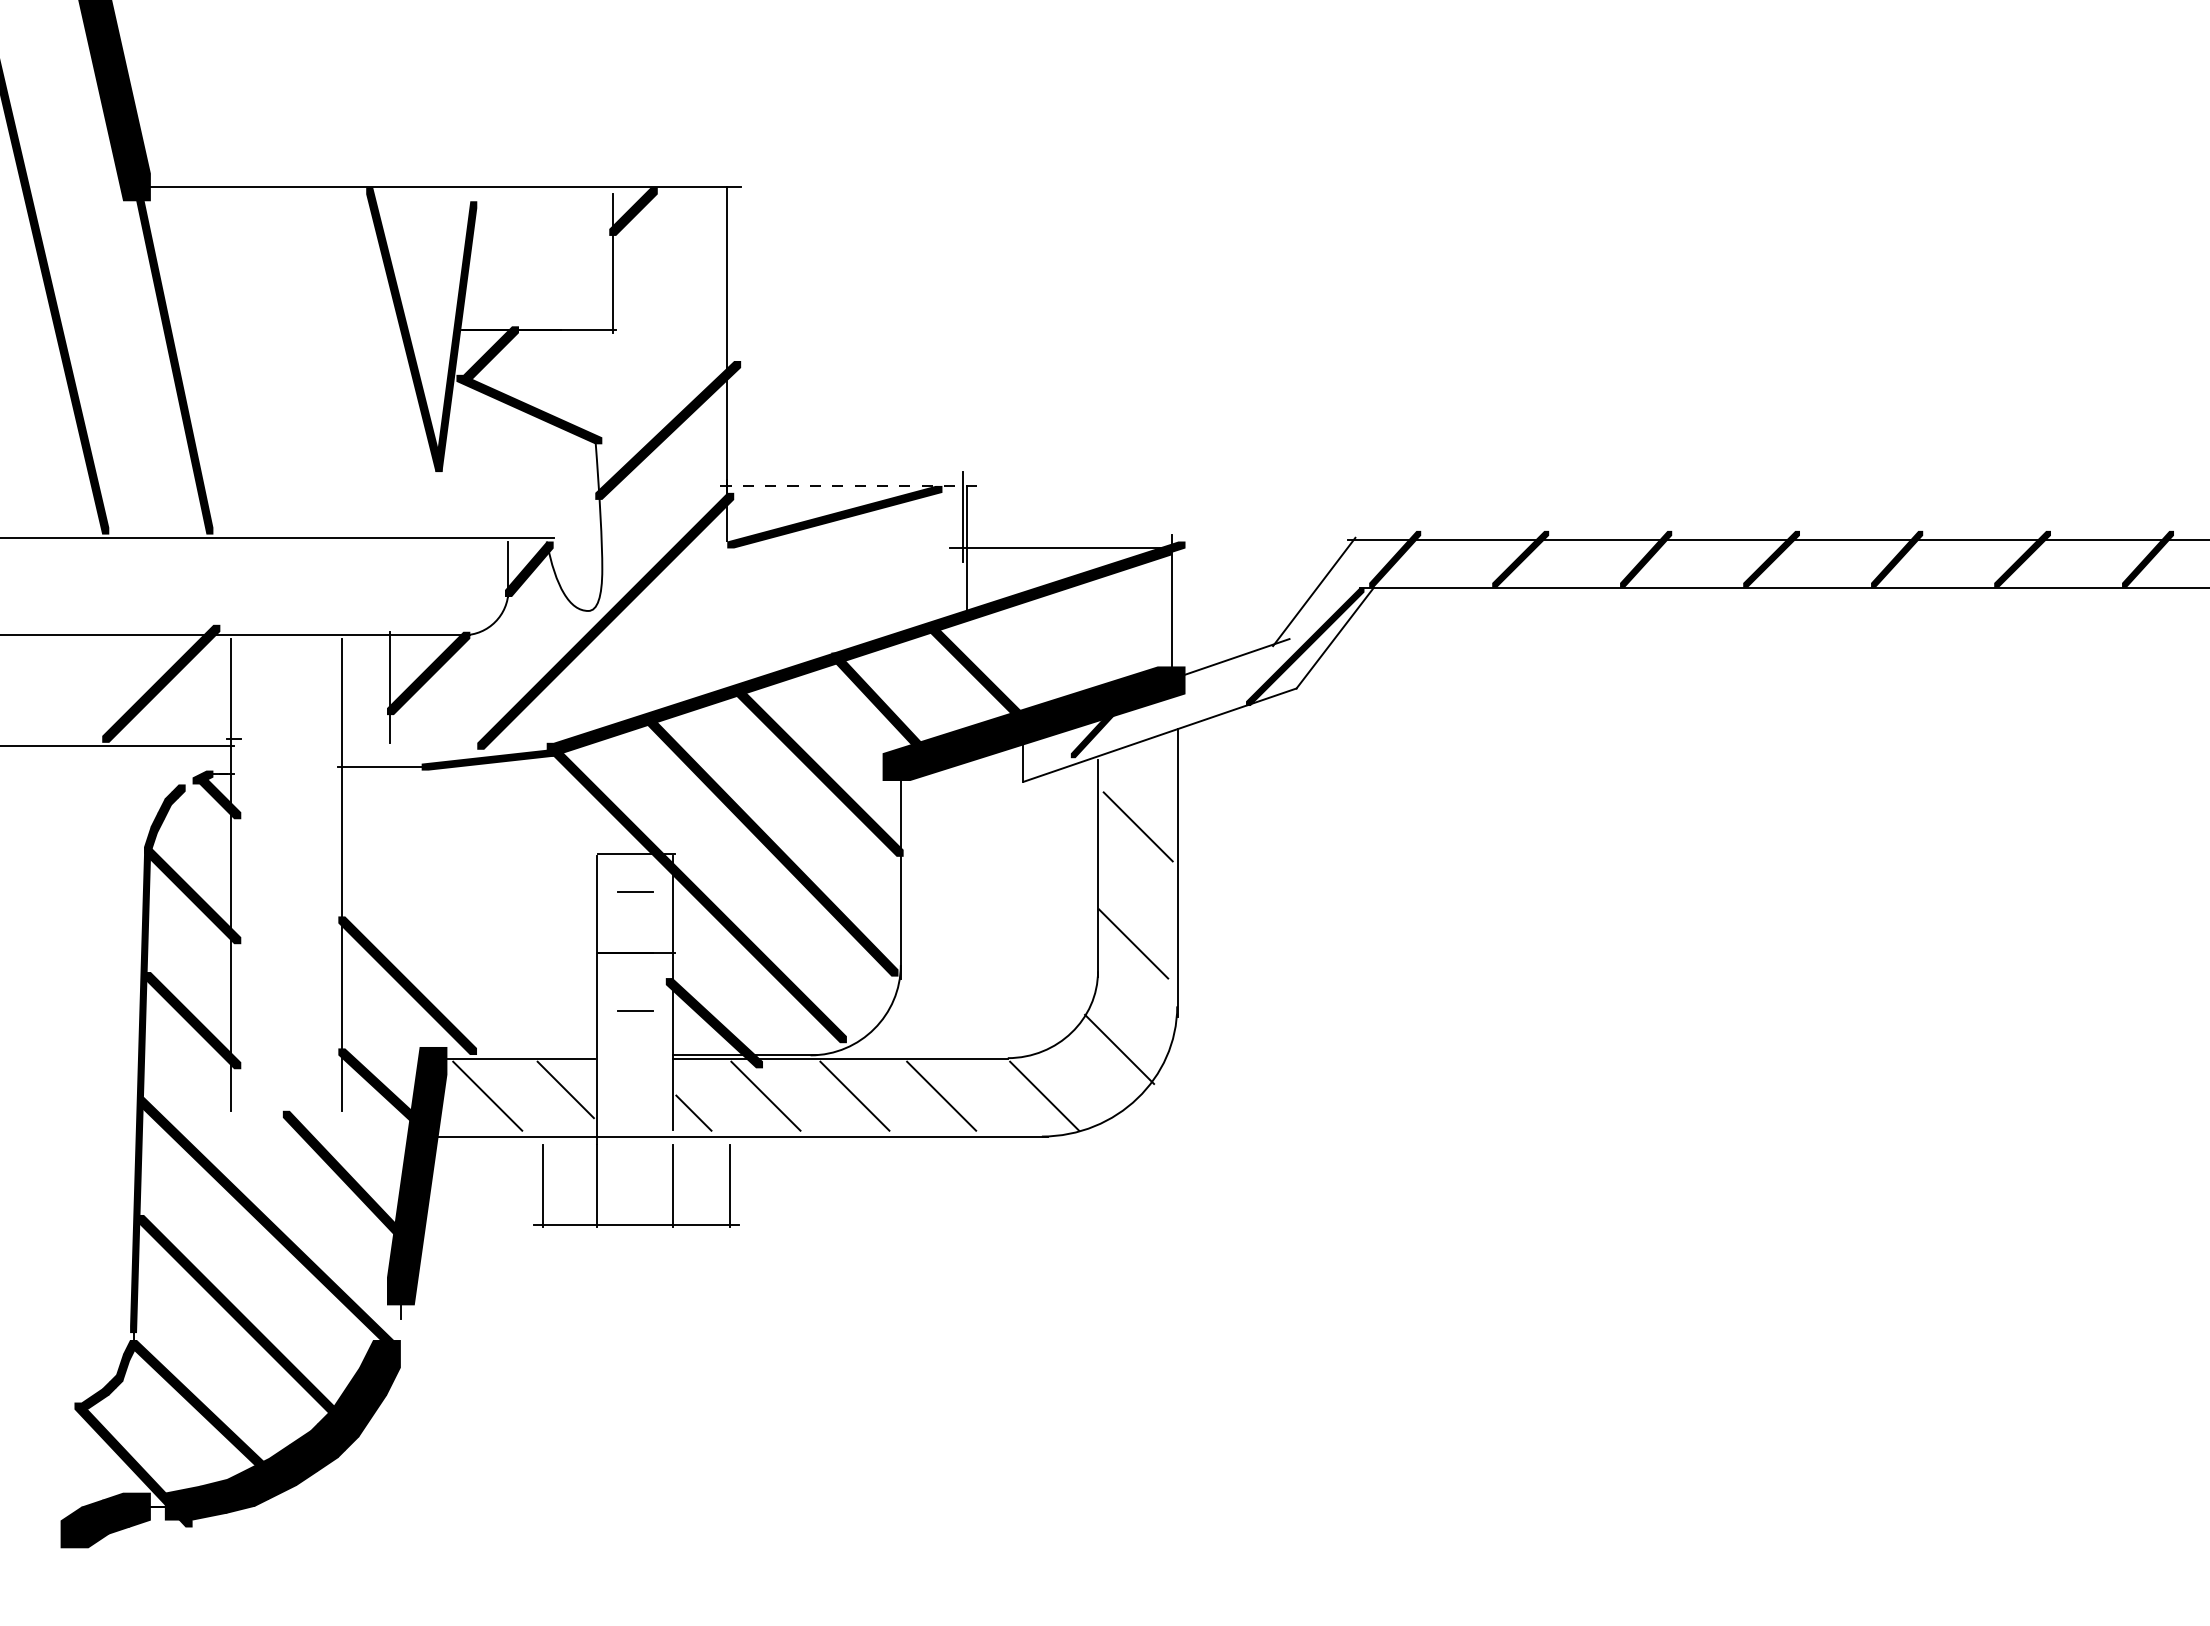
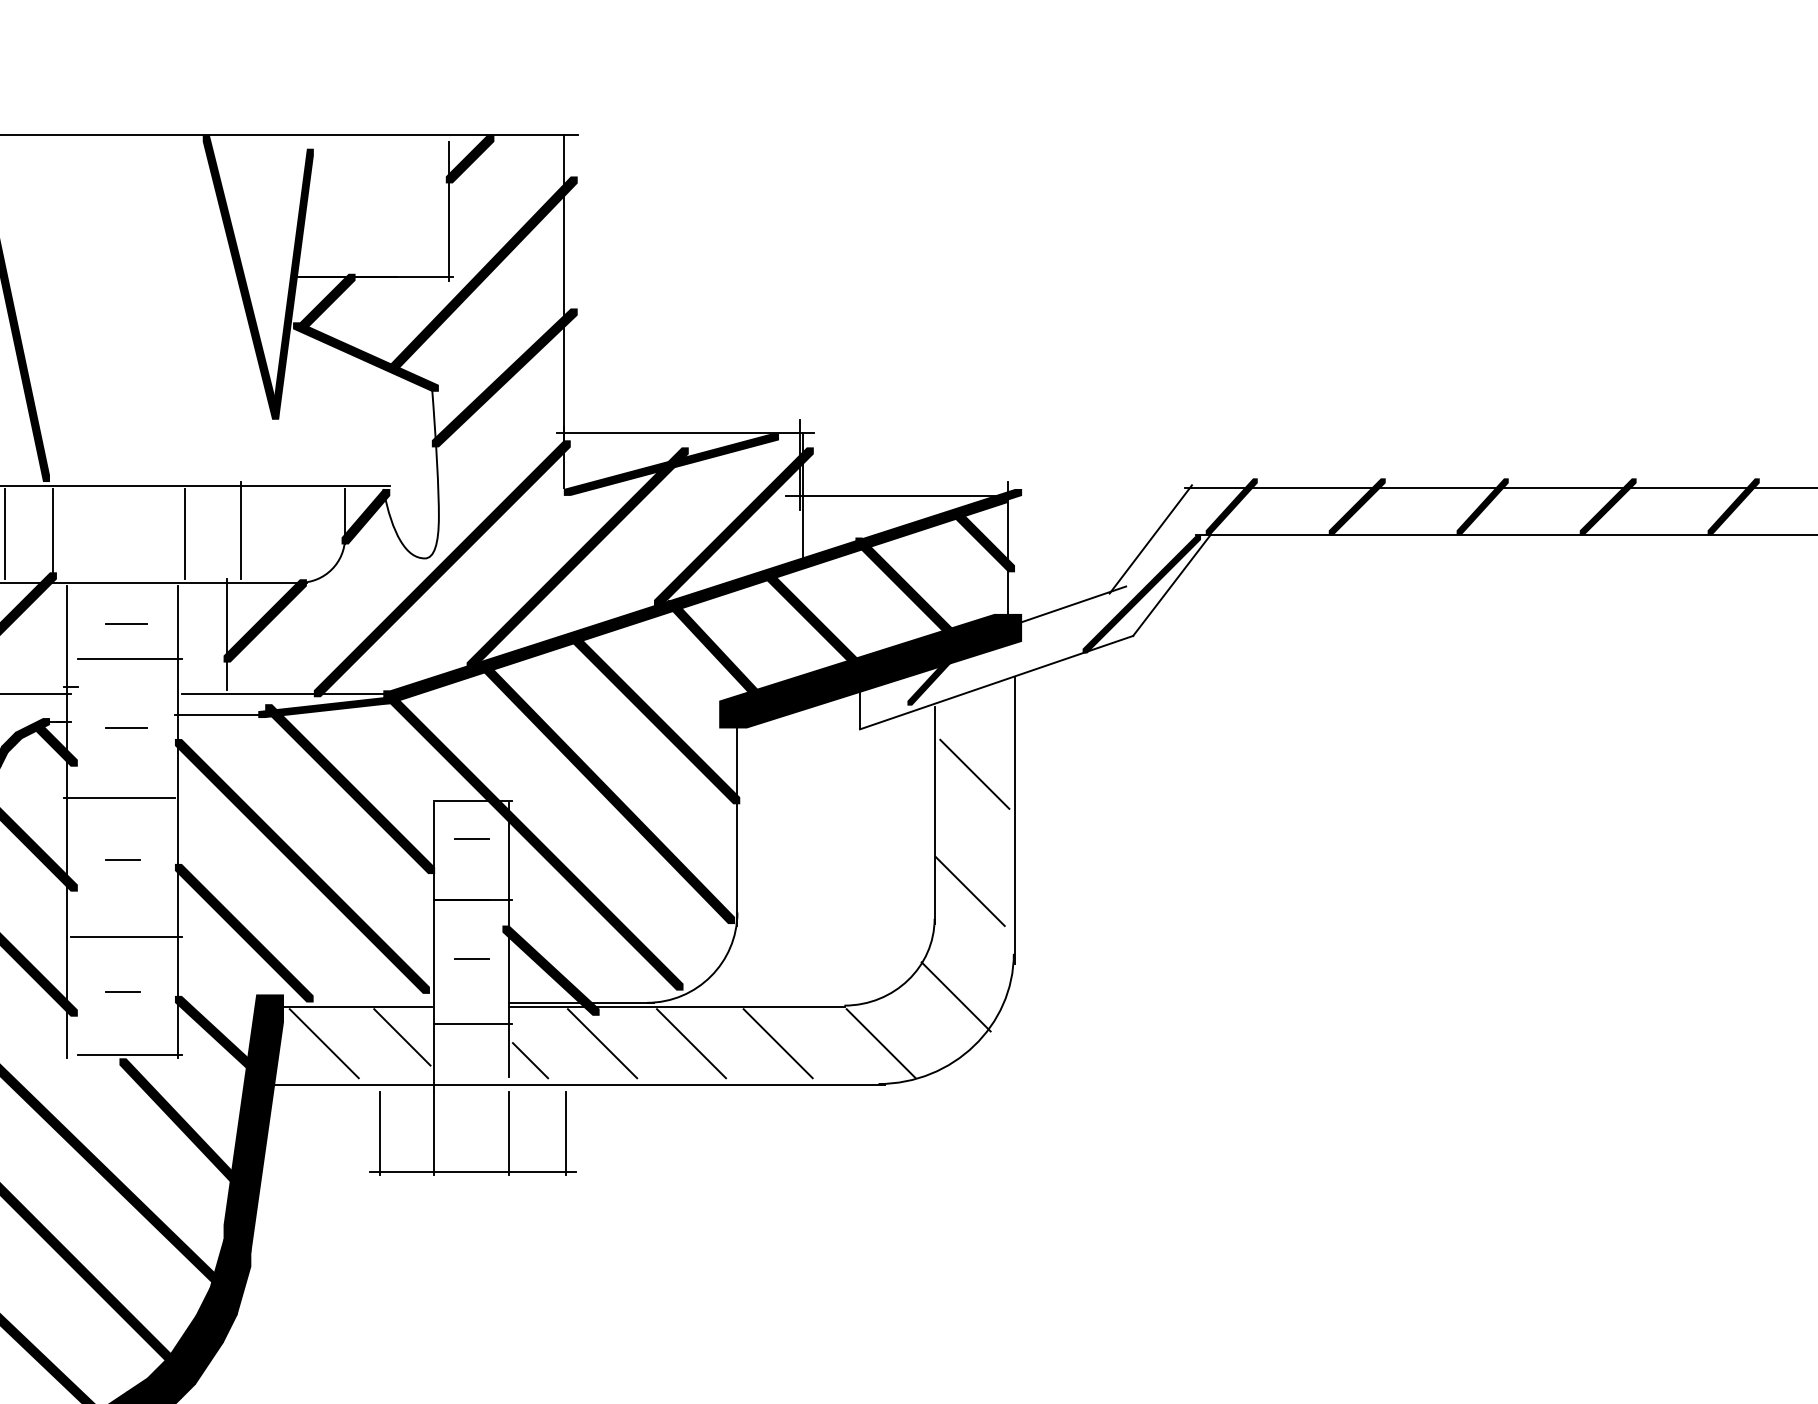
fill: (647, 326) -> (484, 273), added
line: (849, 485) -> (686, 432), dashed -> solid
fill: (897, 579) -> (734, 526), added
line: (404, 582) -> (241, 529), added
line: (168, 586) -> (5, 533), added
line: (216, 586) -> (53, 533), added
line: (348, 586) -> (185, 533), added
fill: (1147, 593) -> (984, 540), added
fill: (741, 610) -> (578, 557), added
fill: (1073, 645) -> (910, 592), added
line: (289, 676) -> (126, 623), added
line: (293, 711) -> (130, 658), added
line: (449, 746) -> (286, 693), added
line: (289, 780) -> (126, 727), added
fill: (188, 784) -> (25, 731), added
fill: (513, 841) -> (350, 788), added
line: (282, 850) -> (119, 797), added
line: (286, 912) -> (123, 859), added
fill: (465, 918) -> (302, 865), added
line: (289, 989) -> (126, 936), added
line: (286, 1044) -> (123, 991), added
line: (636, 1076) -> (473, 1023), added
line: (293, 1107) -> (130, 1054), added
fill: (393, 1329) -> (230, 1276), added

